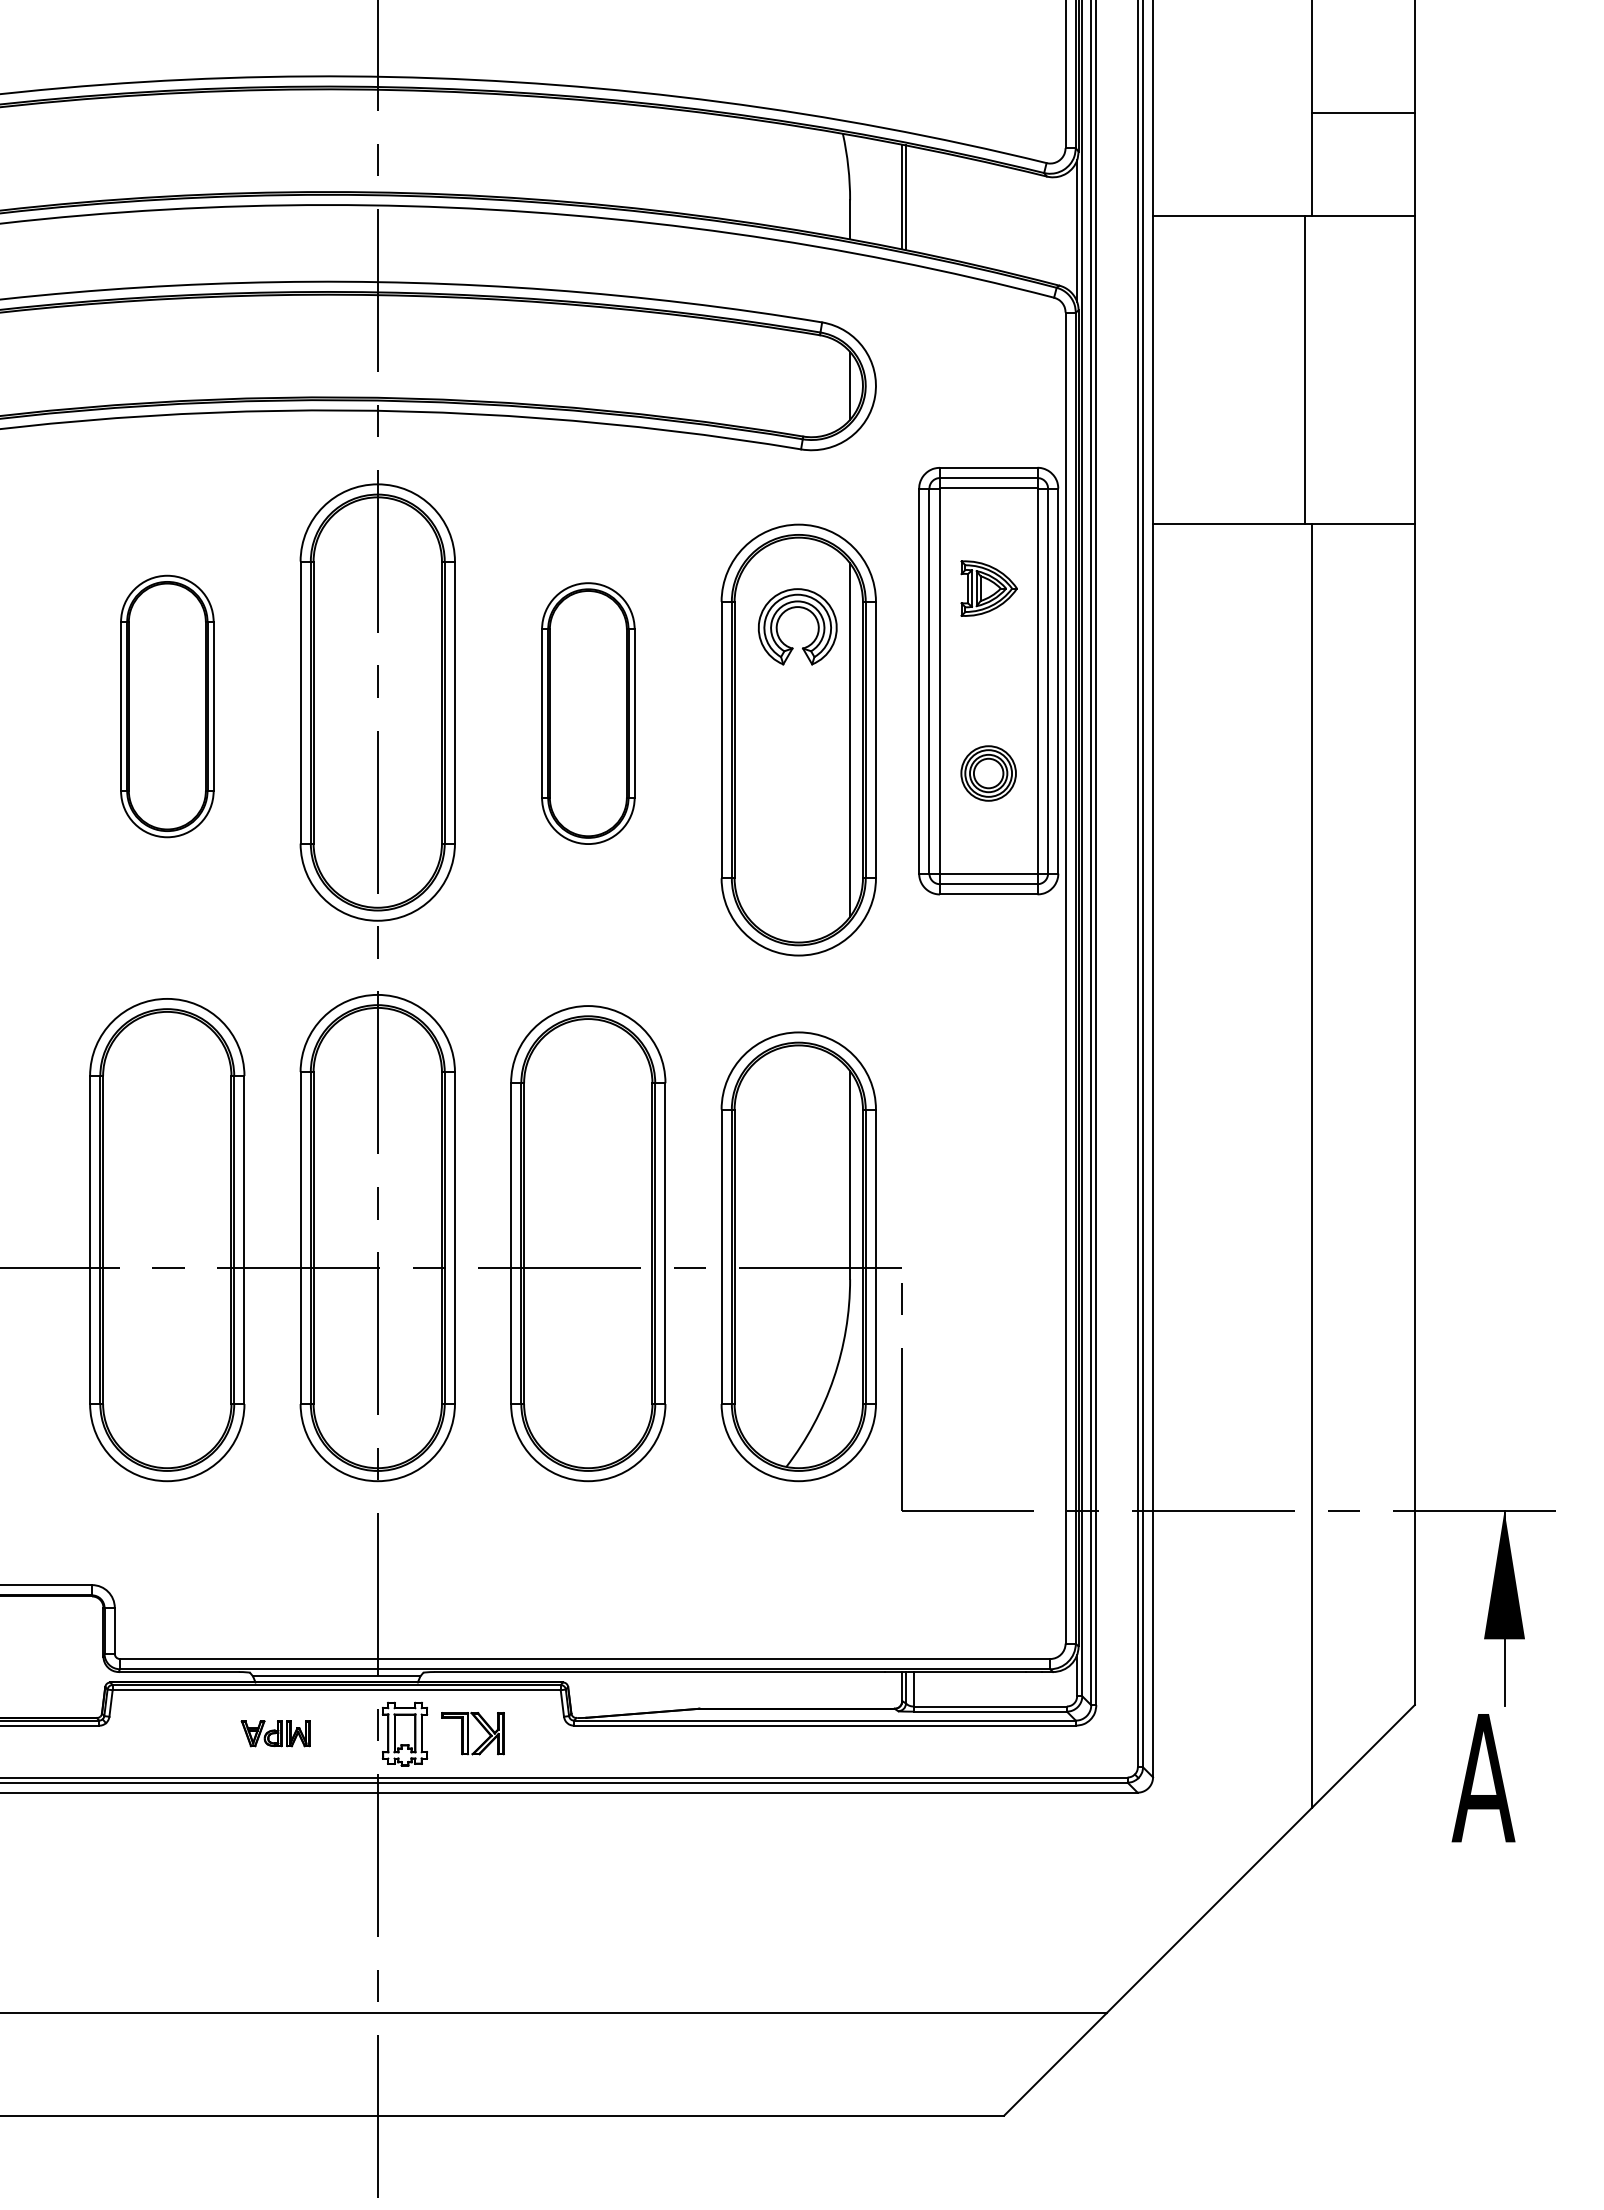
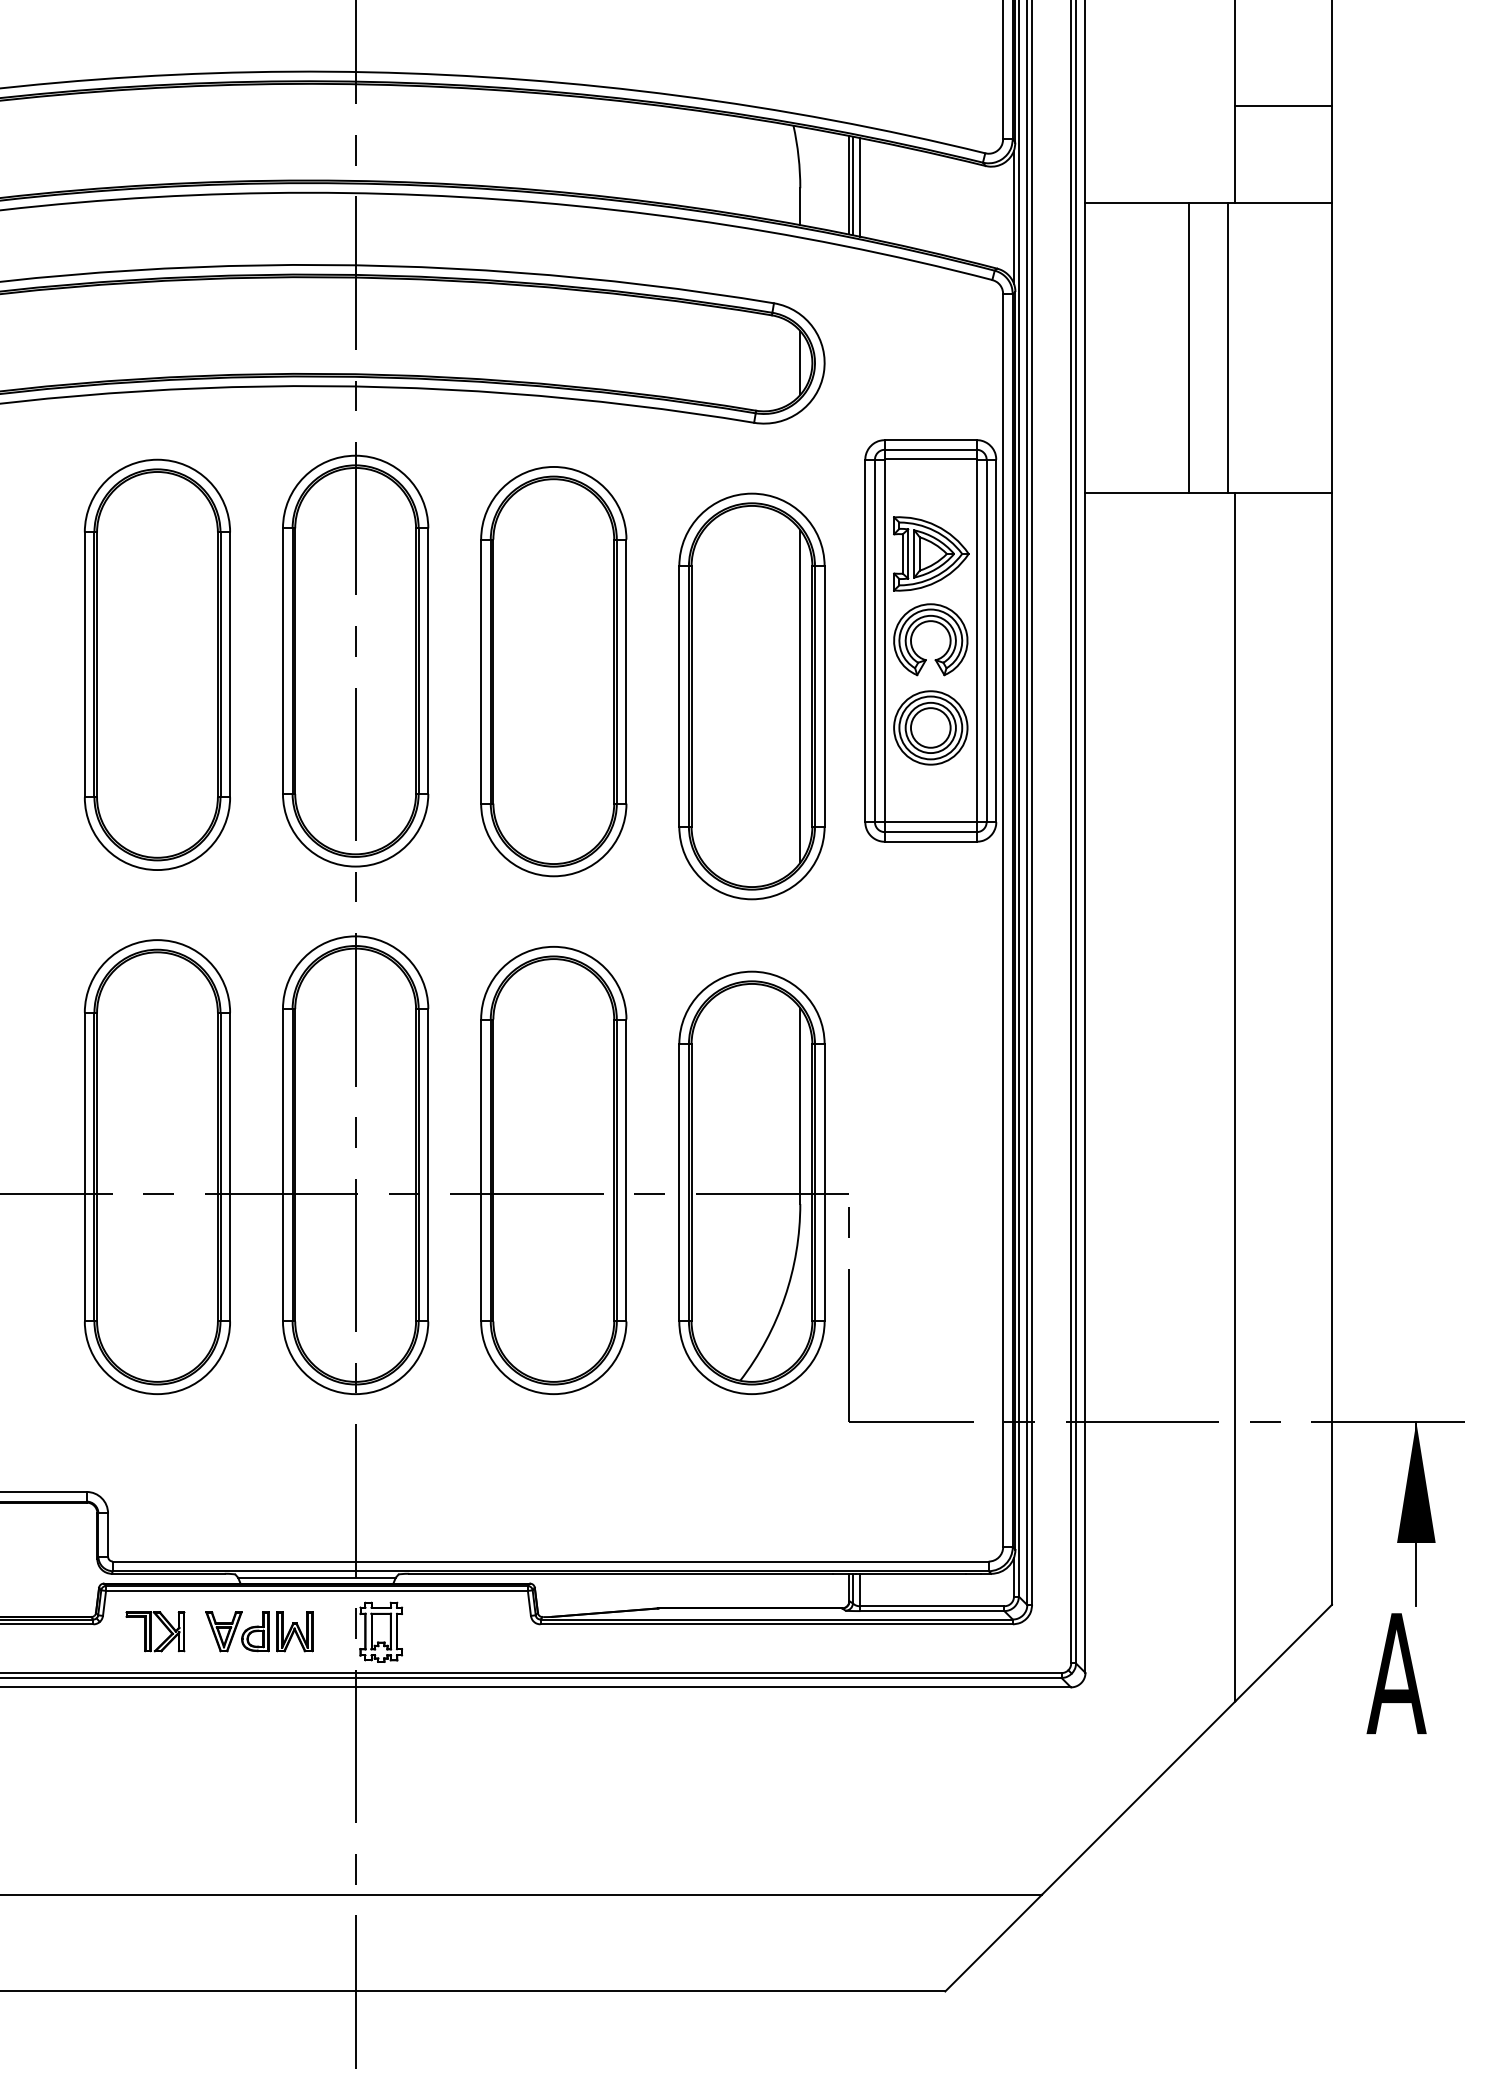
line: (913, 198) -> (859, 186), added
line: (1263, 370) -> (1189, 348), added
part: (988, 588) -> (930, 553), size x1.43
part: (795, 608) -> (928, 622), moved
part: (167, 706) -> (157, 664), size x1.67
part: (588, 713) -> (554, 671), size x1.67
part: (988, 773) -> (930, 727), size x1.43
part: (275, 1733) -> (259, 1631), size x1.67
part: (472, 1733) -> (154, 1631), moved

